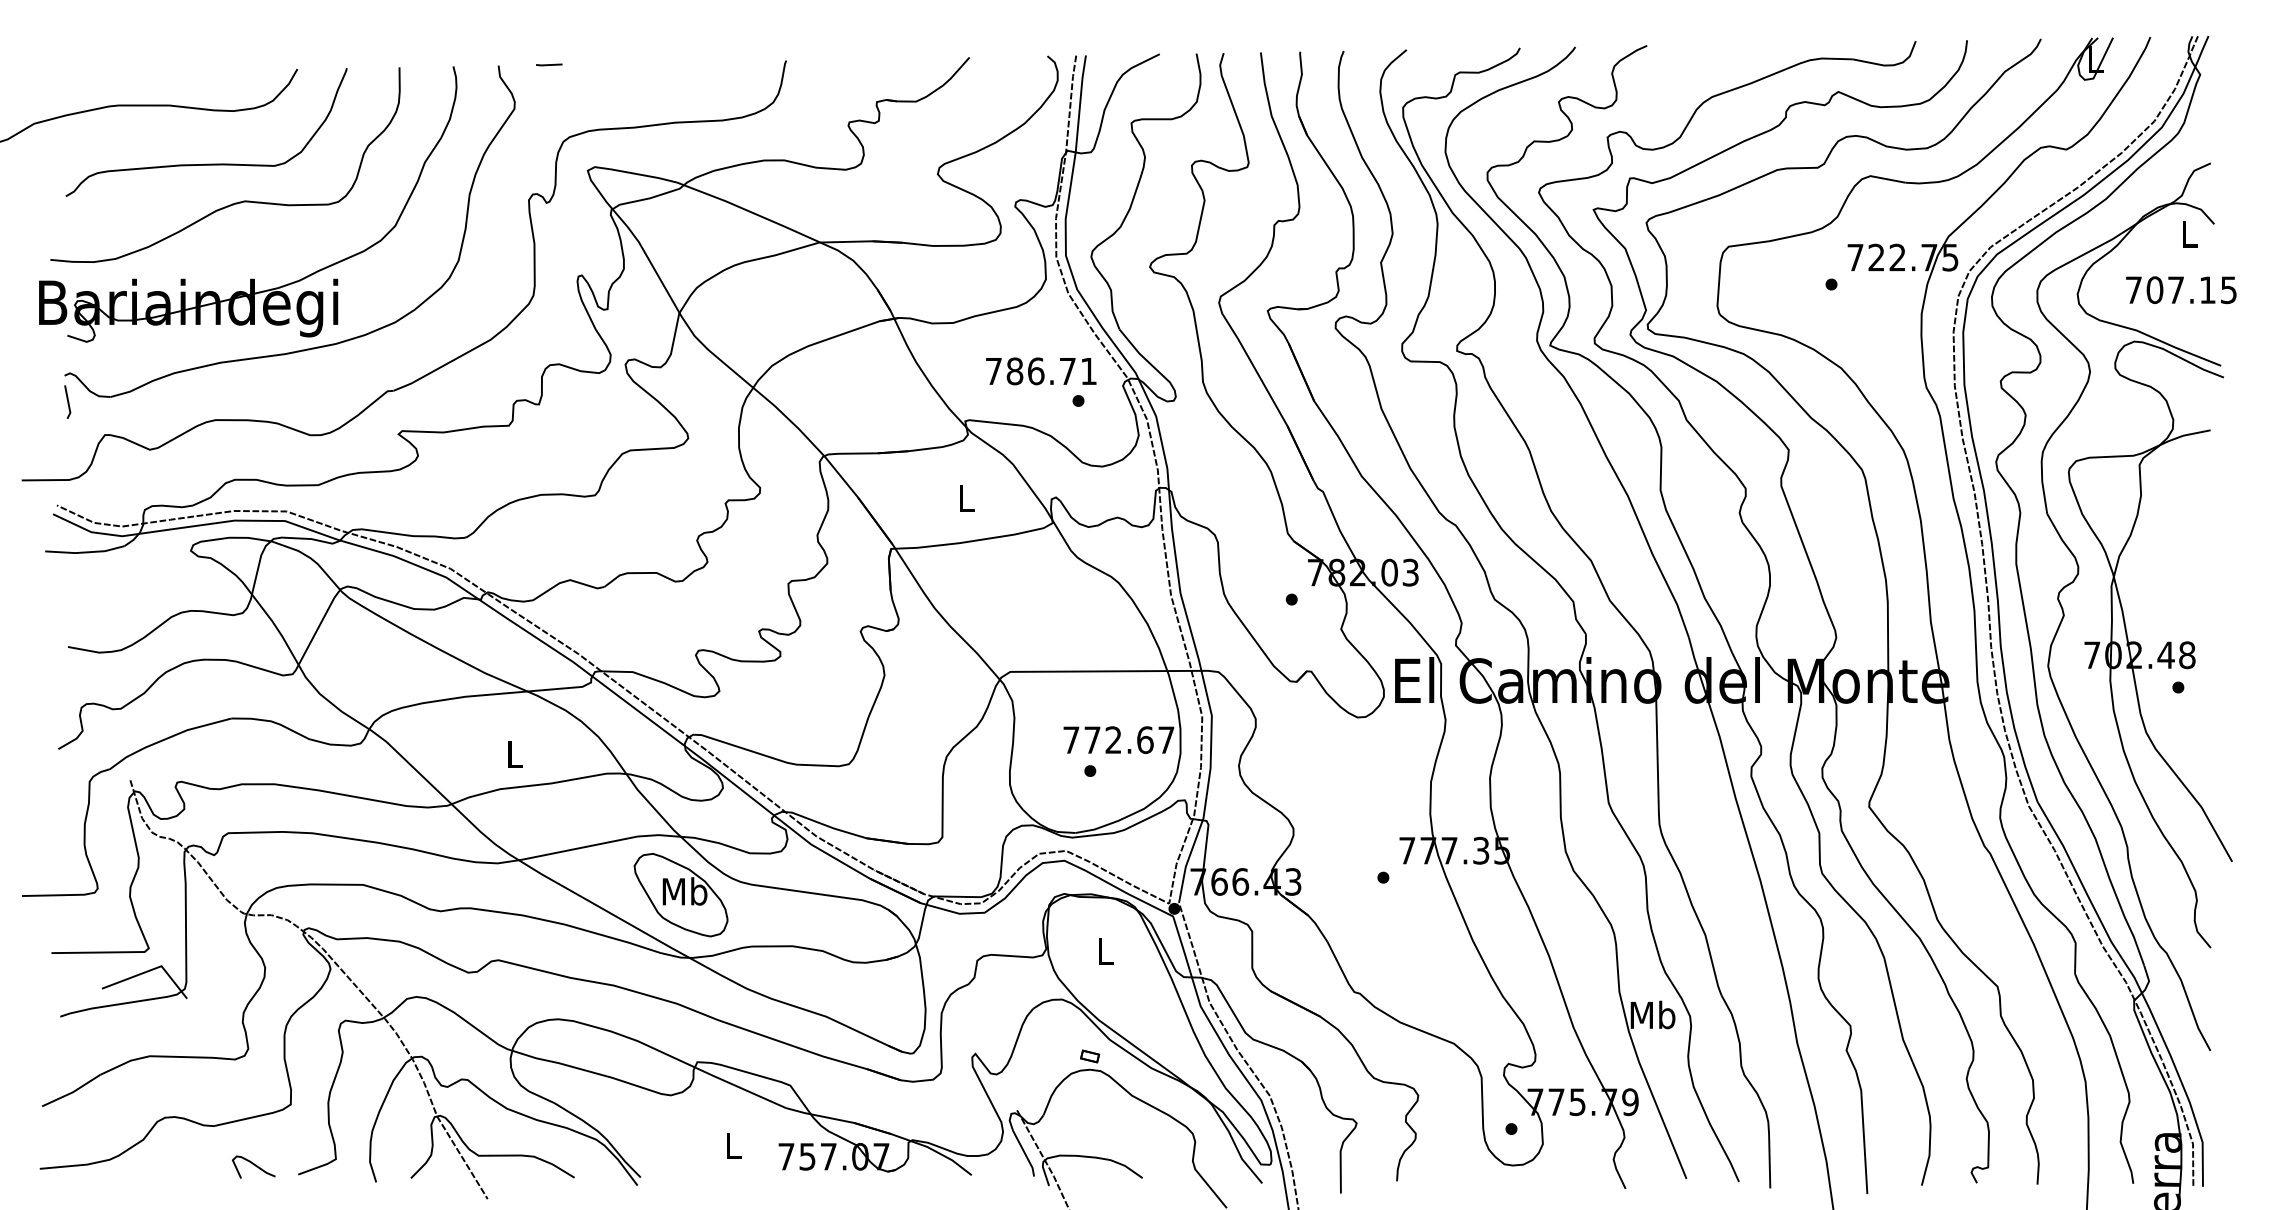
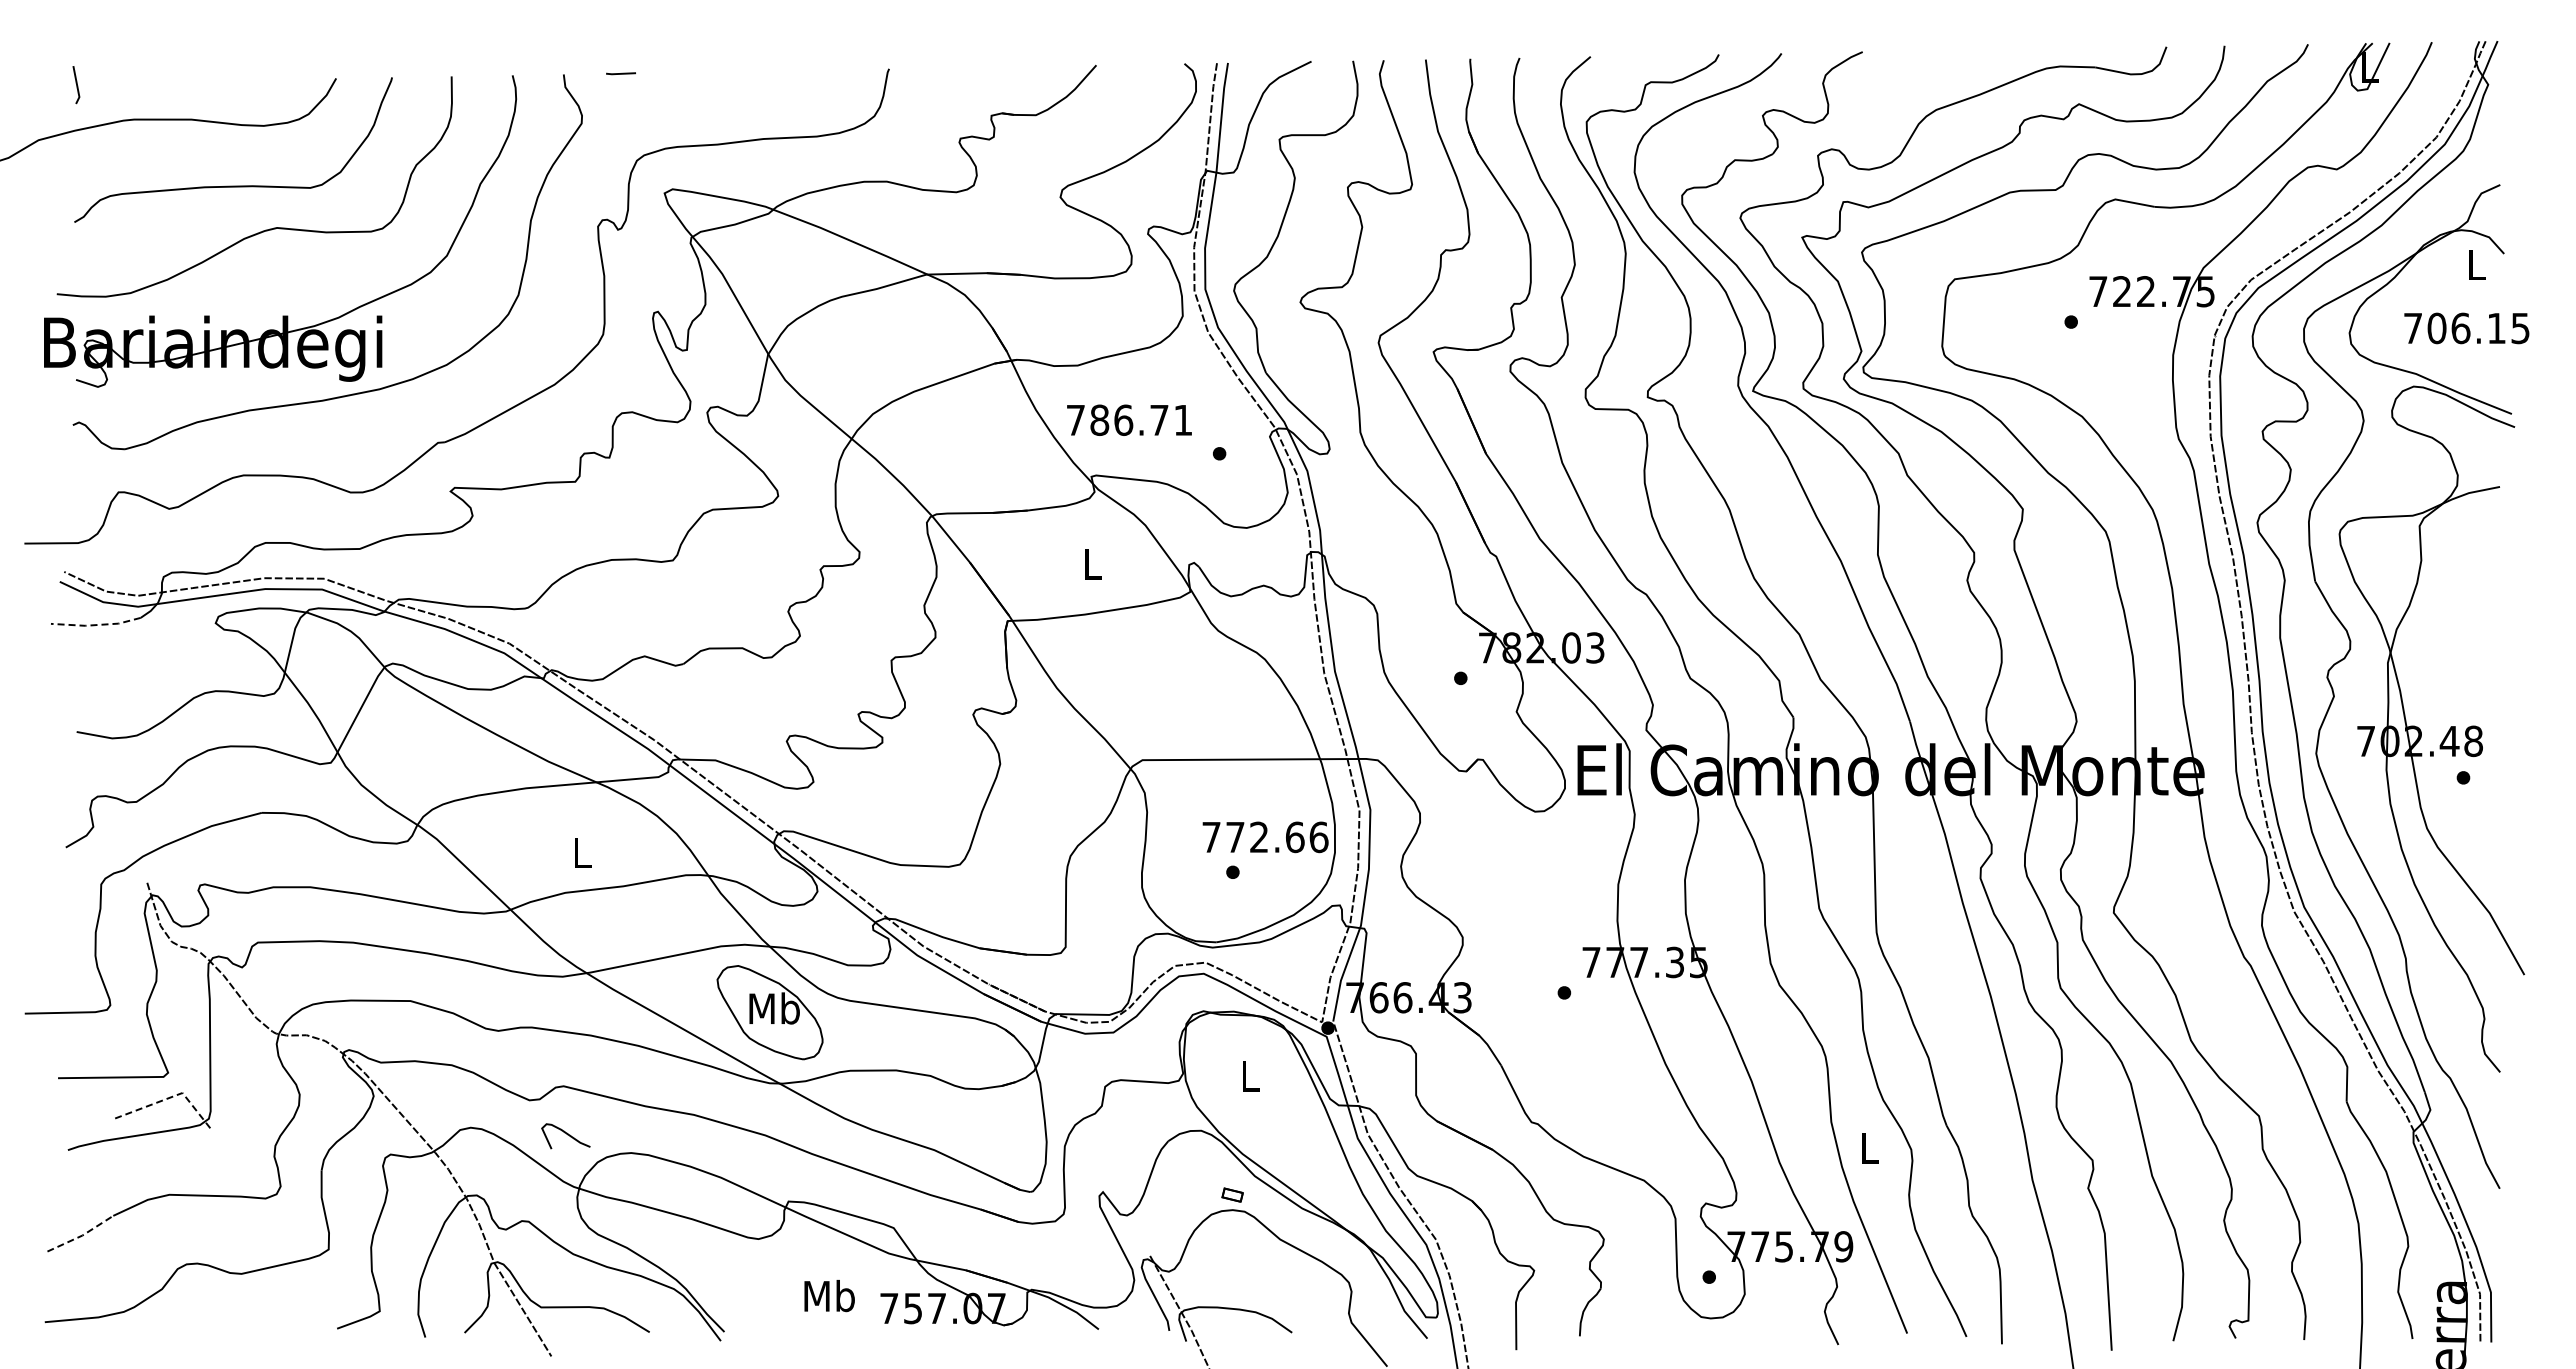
text: (2175, 290) -> (2460, 328), 707.15 -> 706.15
text: (1041, 370) -> (1129, 419), moved
line: (67, 402) -> (76, 85), moved
line: (85, 552) -> (96, 625), solid -> dashed
text: (1165, 740) -> (1318, 837), 772.67 -> 772.66
line: (151, 970) -> (171, 1097), solid -> dashed
text: (1653, 1015) -> (1869, 1148), Mb -> L
line: (73, 1092) -> (82, 1235), solid -> dashed
text: (733, 1145) -> (829, 1295), L -> Mb
curve: (254, 1165) -> (566, 1134), moved

